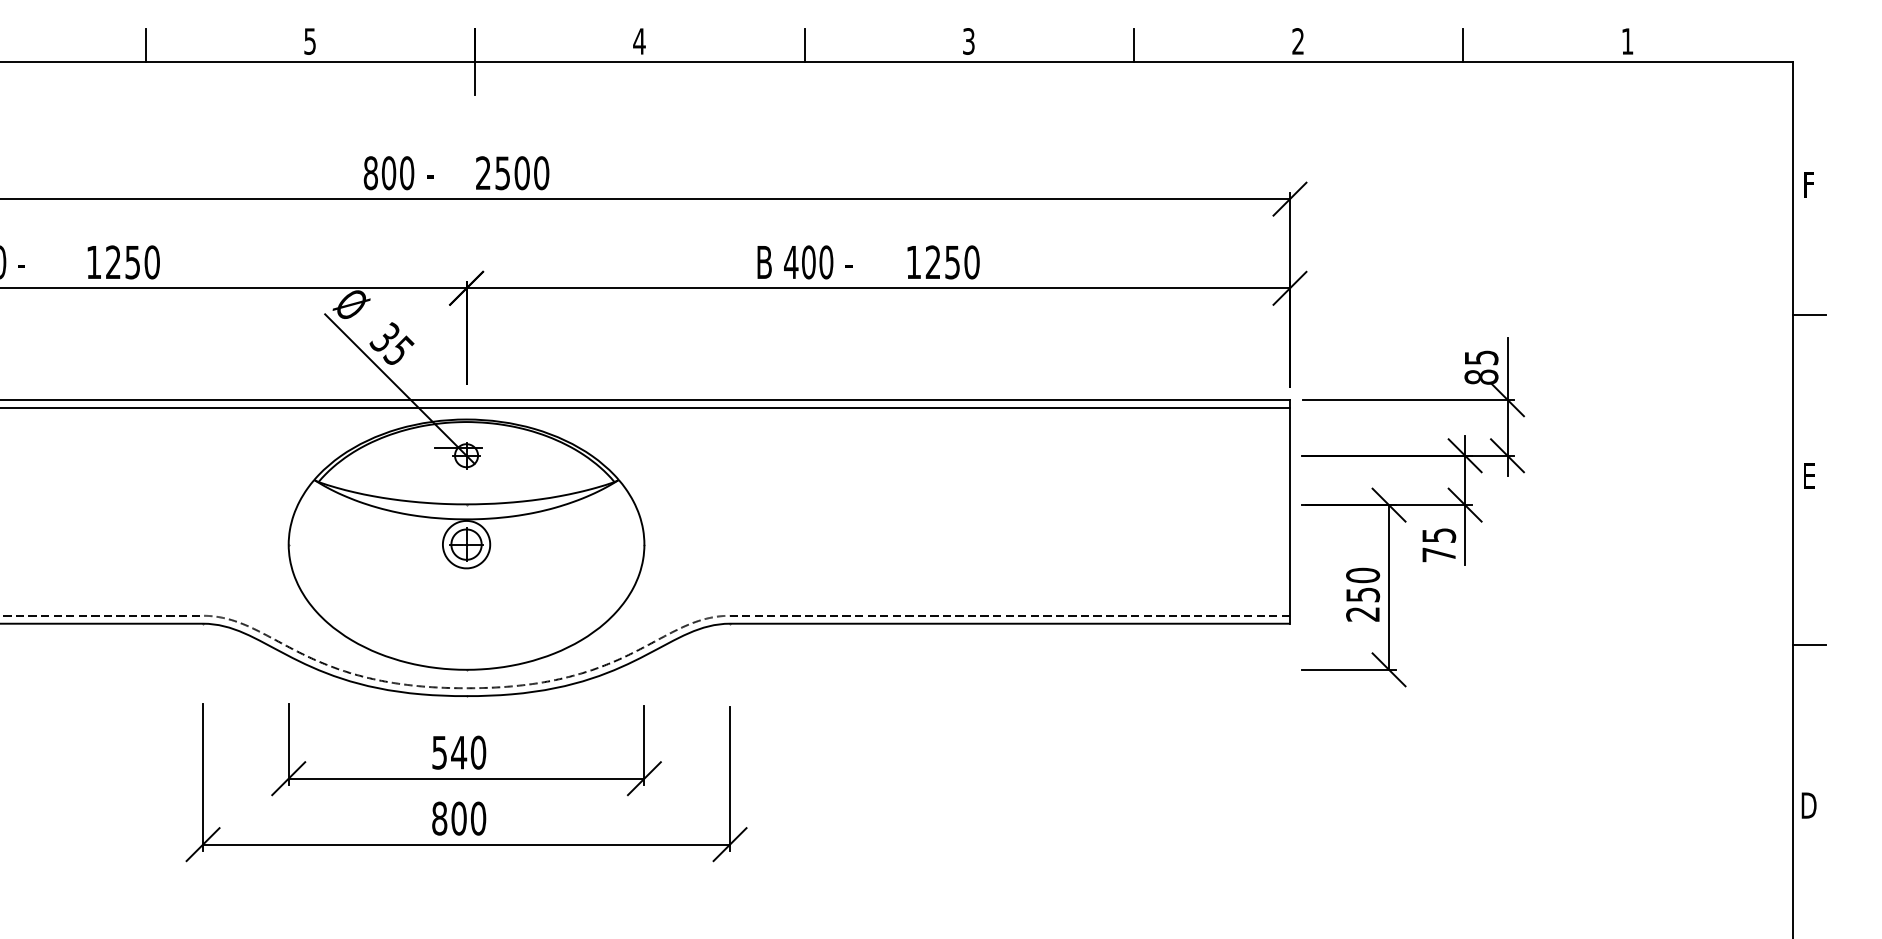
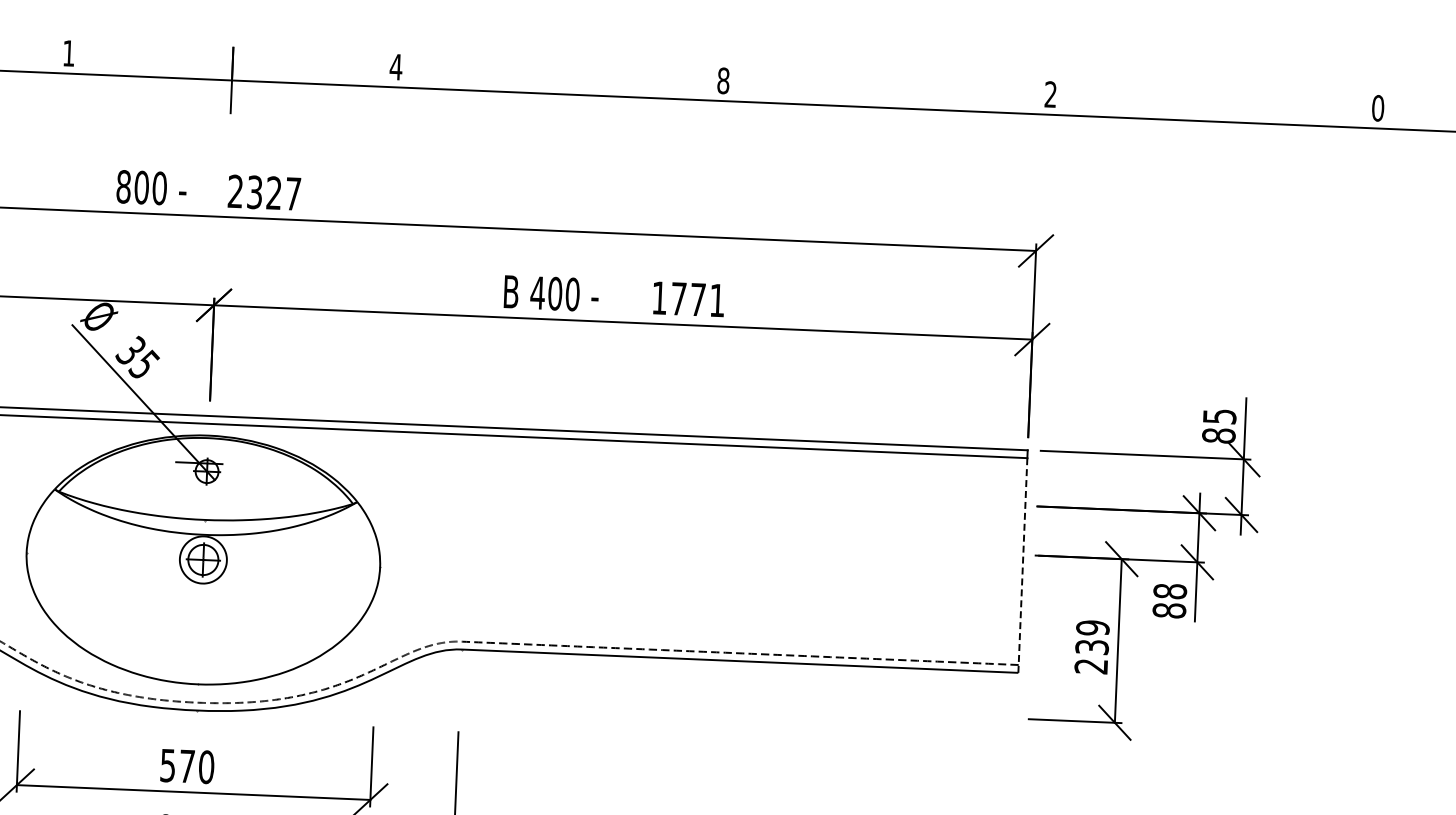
text: (309, 41) -> (68, 53), 5 -> 1
text: (968, 41) -> (723, 80), 3 -> 8
text: (1627, 41) -> (1378, 108), 1 -> 0
line: (804, 44) -> (560, 77), removed
line: (1133, 44) -> (886, 90), removed
line: (1463, 44) -> (1214, 104), removed
text: (522, 173) -> (274, 193), 2500 -> 2327
text: (952, 262) -> (698, 299), 1250 -> 1771
line: (1289, 515) -> (1022, 565), solid -> dashed
text: (1439, 545) -> (1170, 601), 75 -> 88
text: (1363, 584) -> (1093, 636), 250 -> 239
text: (459, 752) -> (187, 766), 540 -> 570

